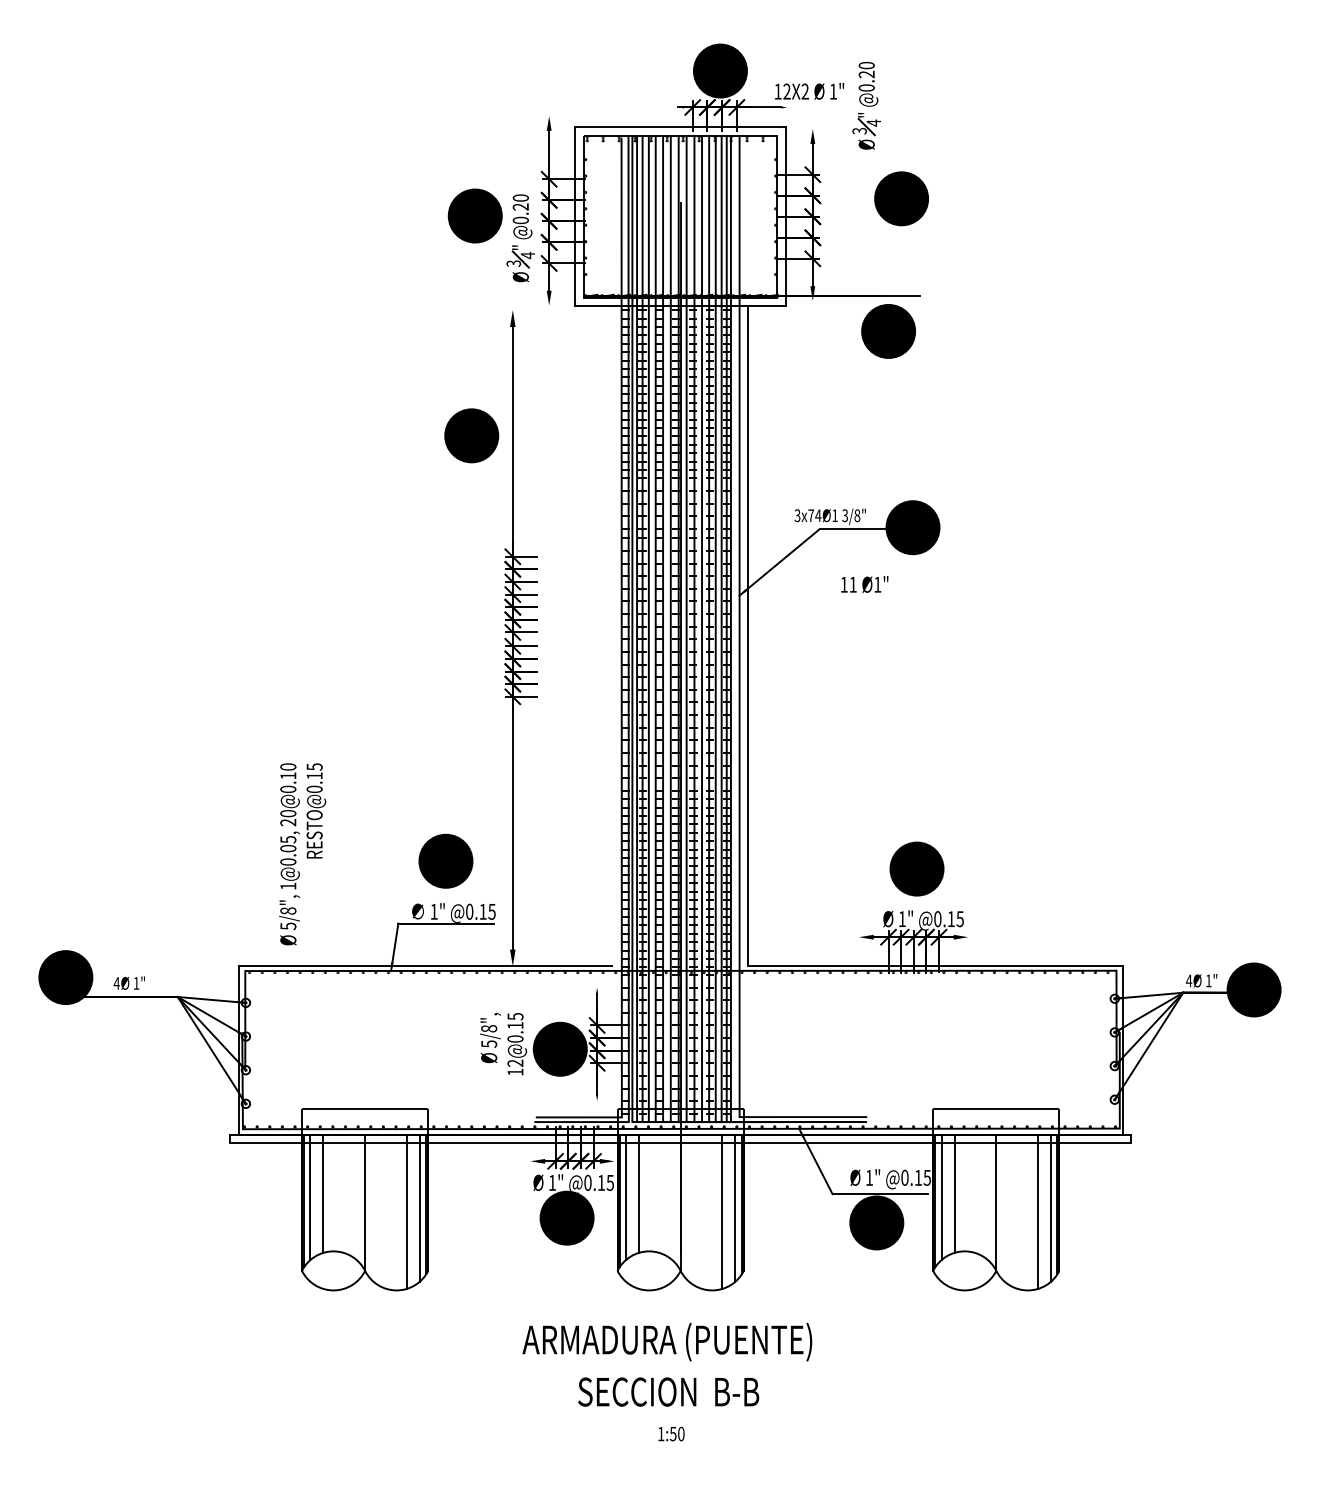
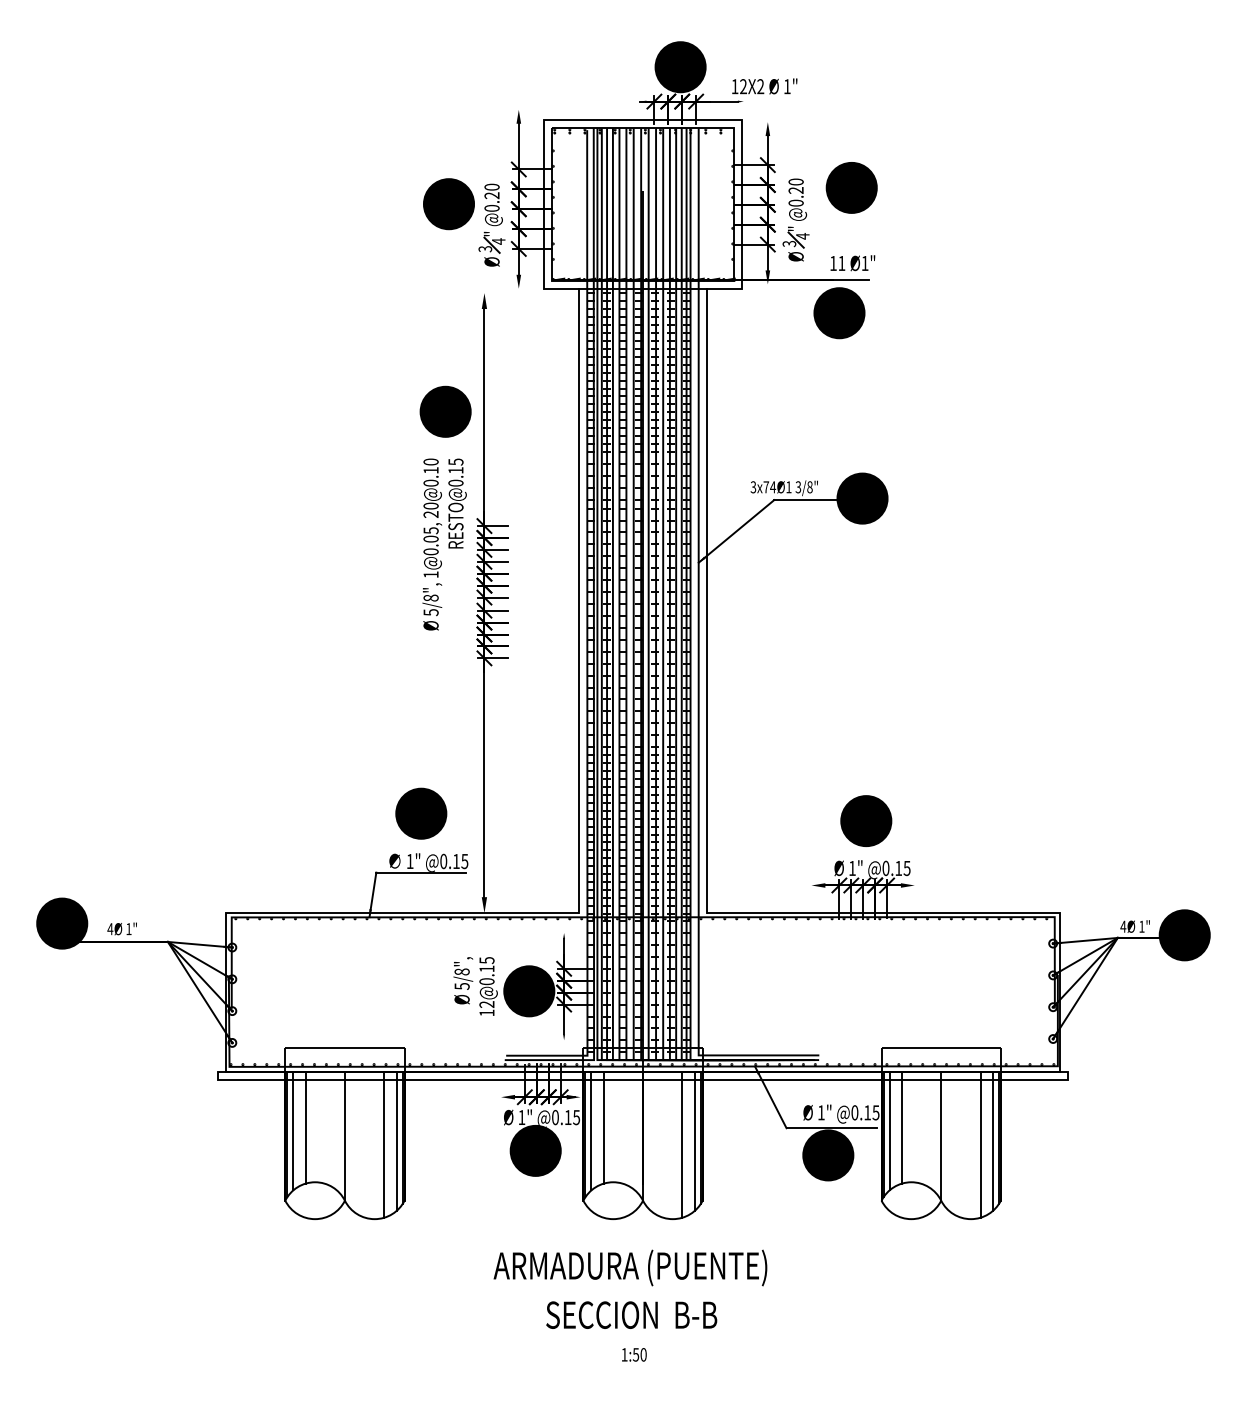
part: (866, 105) -> (795, 219), moved
text: (864, 584) -> (852, 263), moved
line: (613, 635) -> (579, 600), added
text: (302, 854) -> (444, 544), moved

